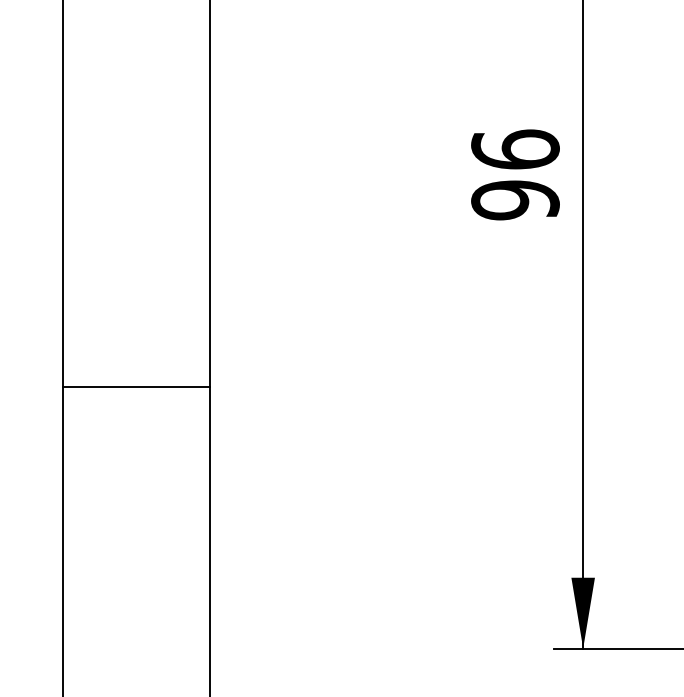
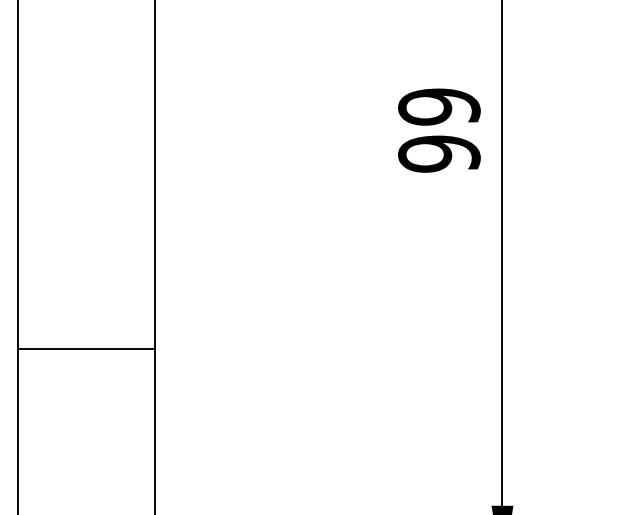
text: (515, 149) -> (439, 106), 96 -> 99
line: (136, 387) -> (86, 349), moved

